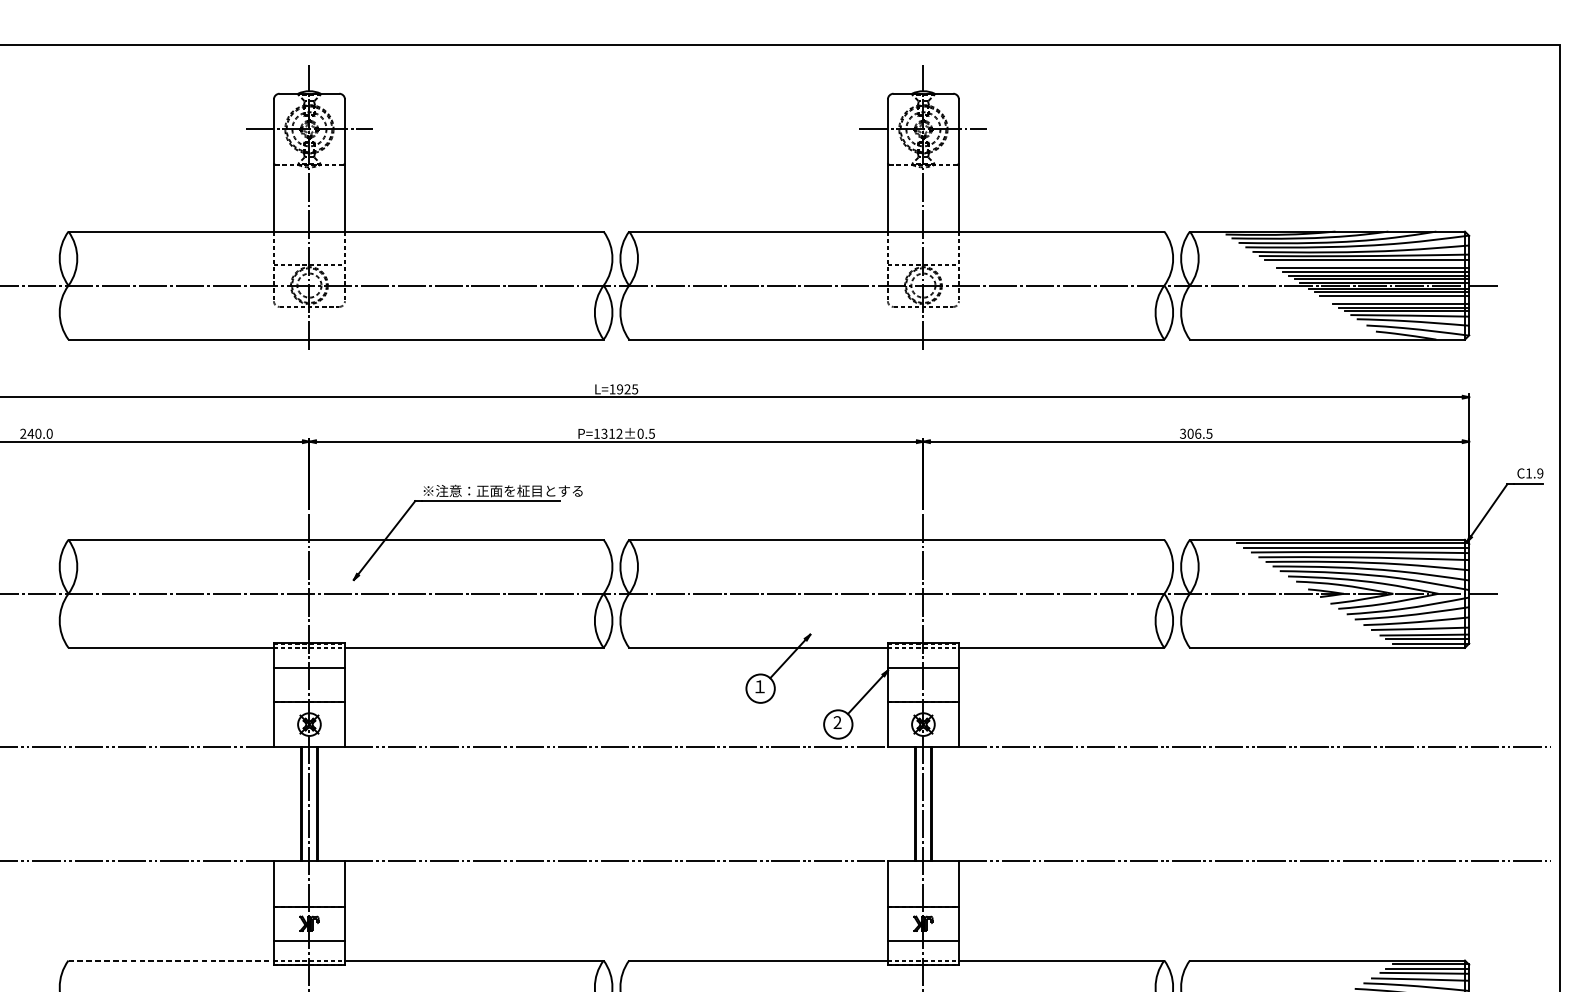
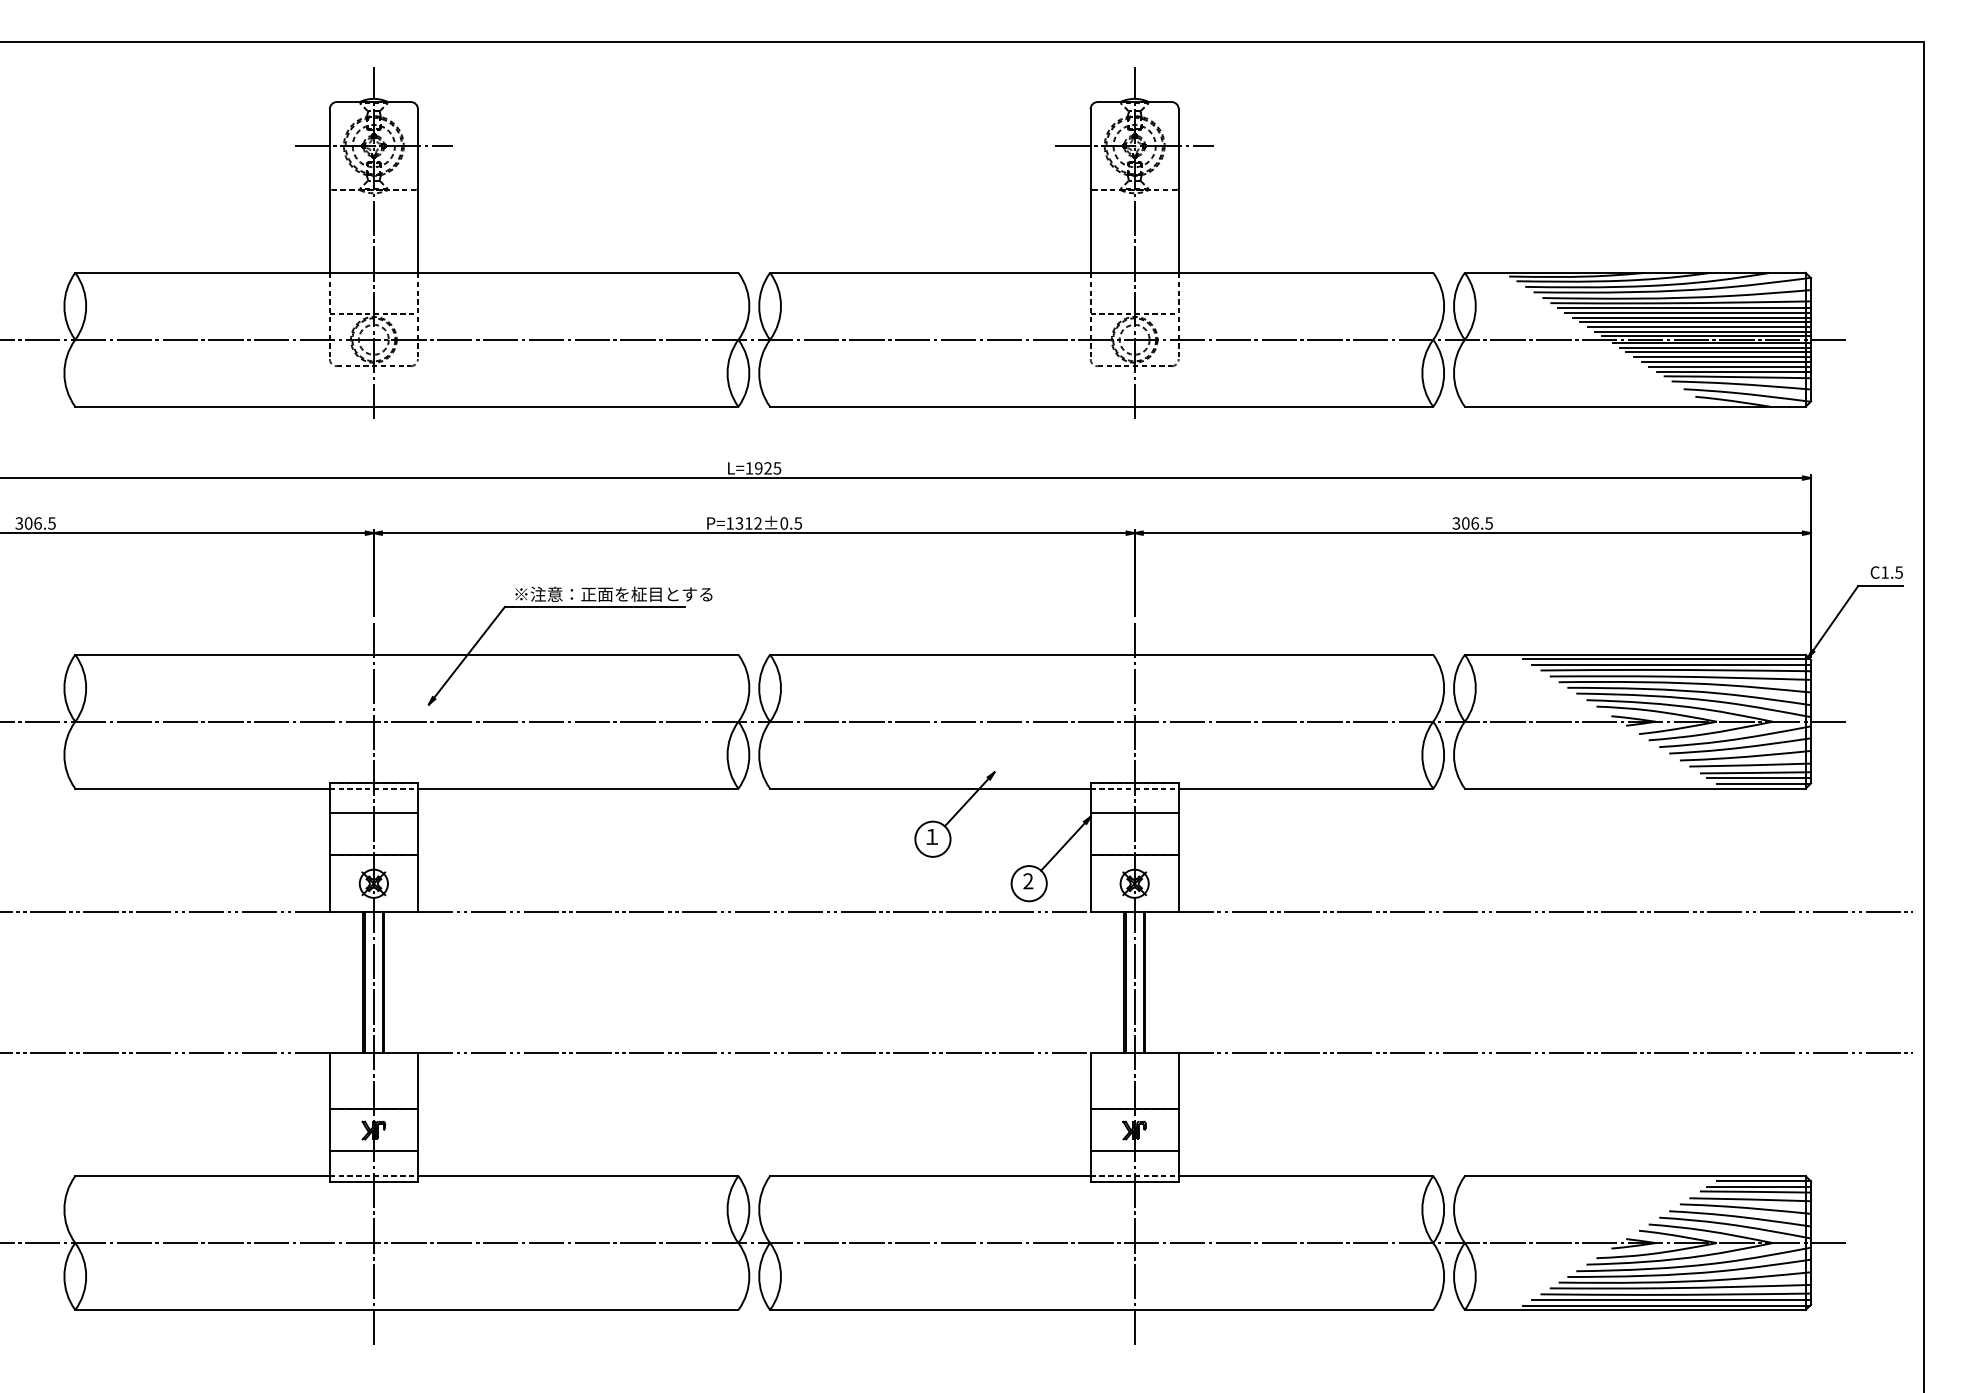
line: (1370, 263) -> (1688, 312), added
line: (1397, 299) -> (1722, 357), added
text: (36, 433) -> (35, 523), 240.0 -> 306.5
text: (1539, 473) -> (1898, 572), C1.9 -> C1.5
line: (171, 960) -> (203, 1176), dashed -> solid

